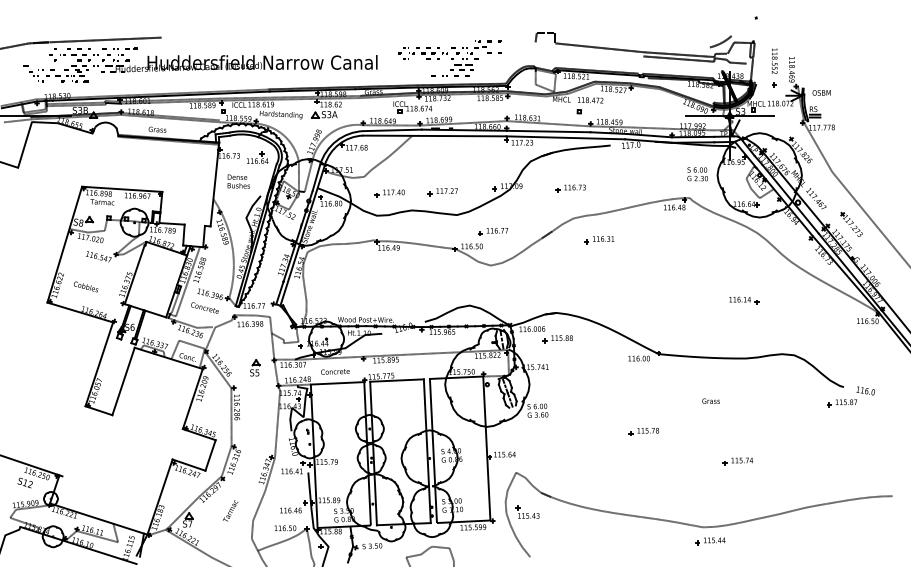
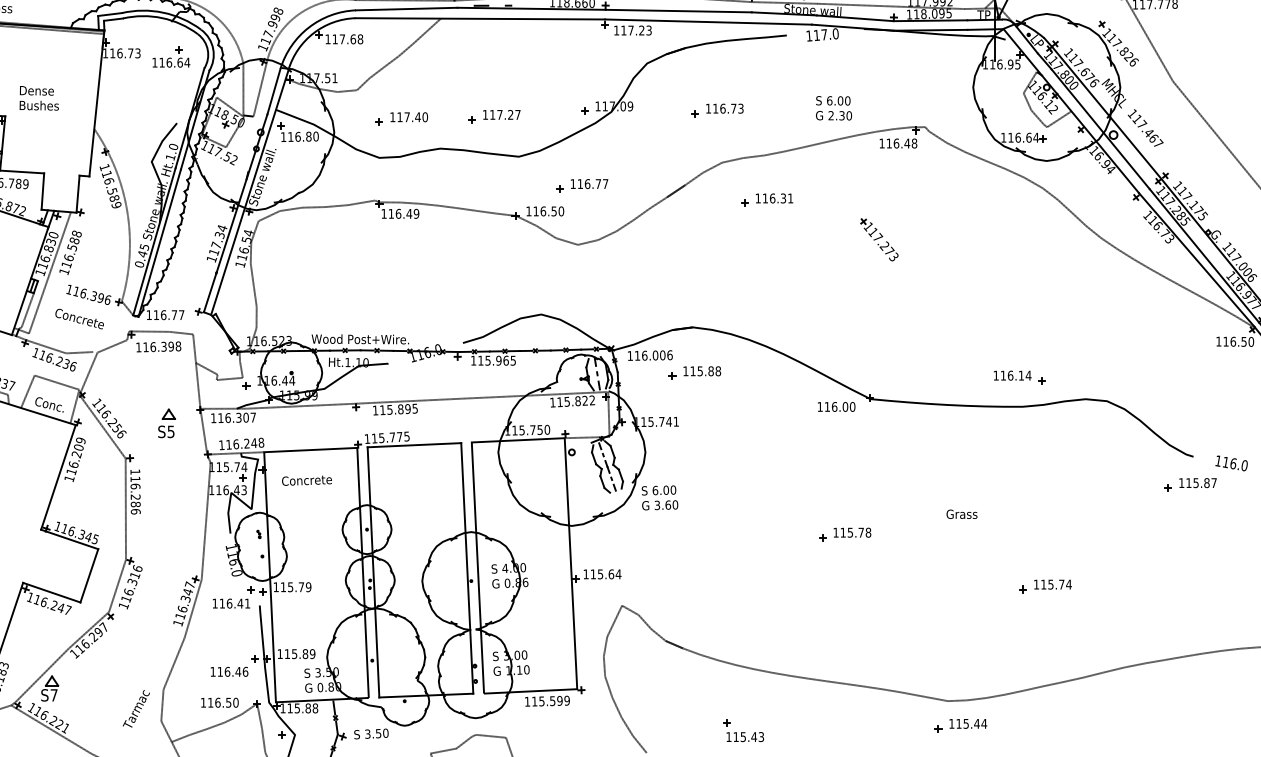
text: (697, 174) -> (833, 108), moved
text: (238, 181) -> (38, 98), moved
part: (851, 223) -> (878, 237), moved
part: (744, 300) -> (1020, 377), moved
text: (335, 371) -> (307, 479), moved
text: (710, 400) -> (960, 513), moved
part: (737, 461) -> (1044, 586), moved
text: (230, 510) -> (136, 708), moved
part: (527, 511) -> (743, 729), moved

